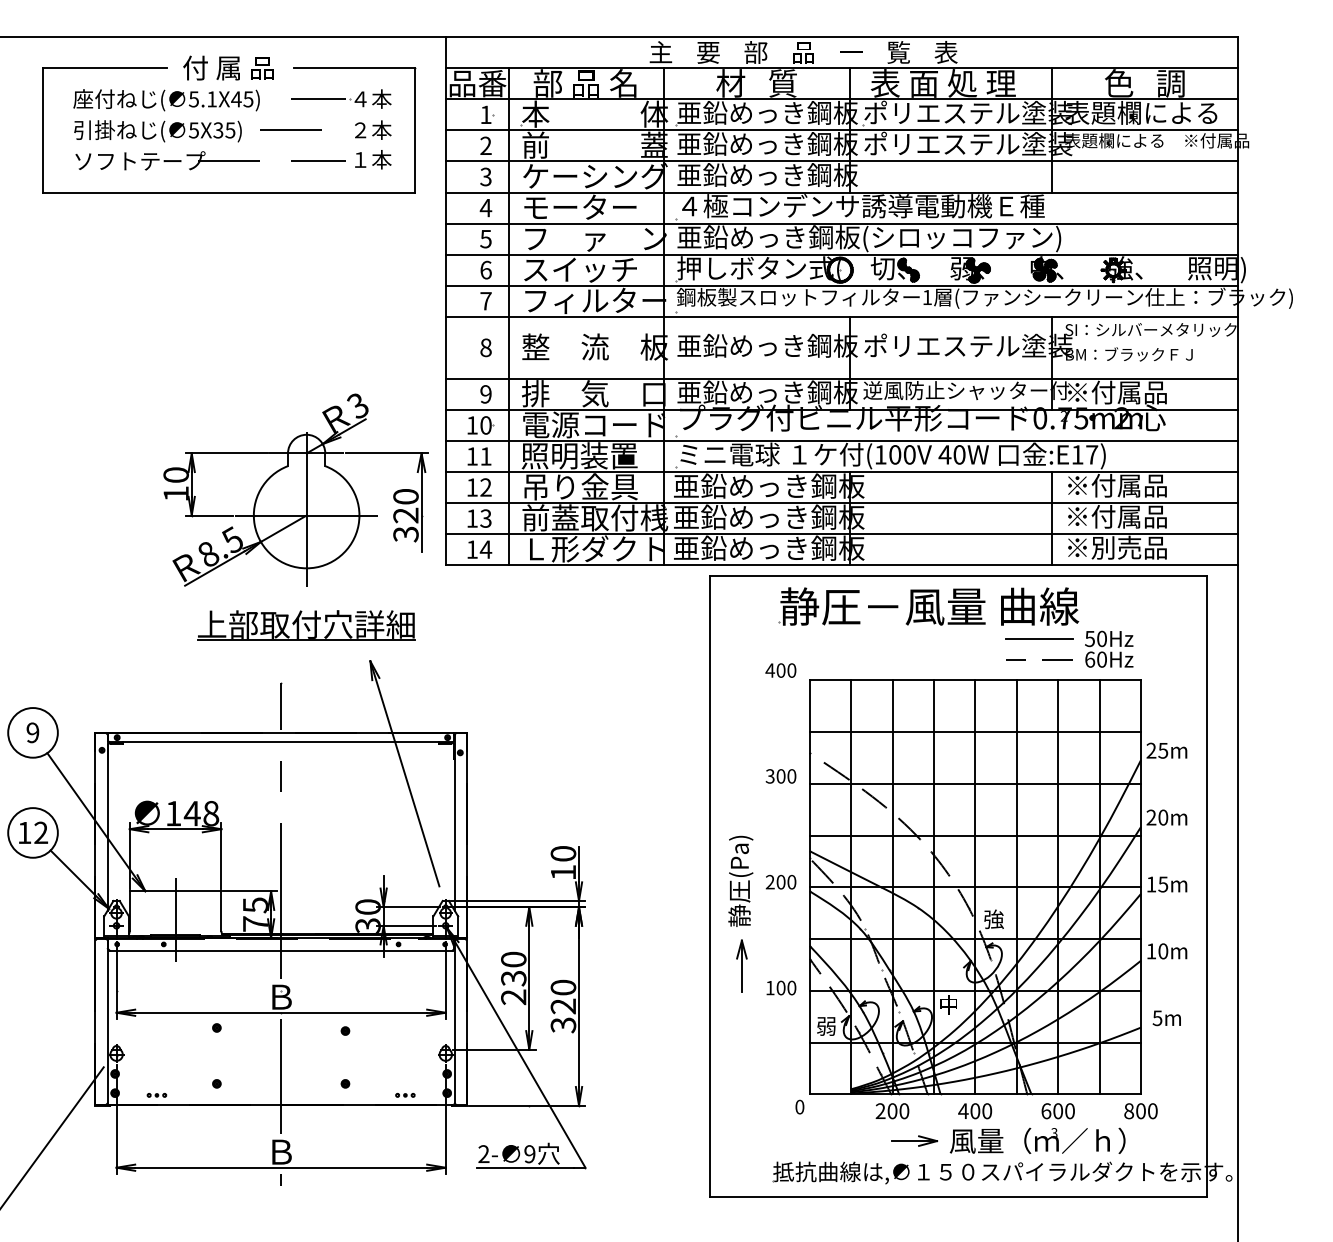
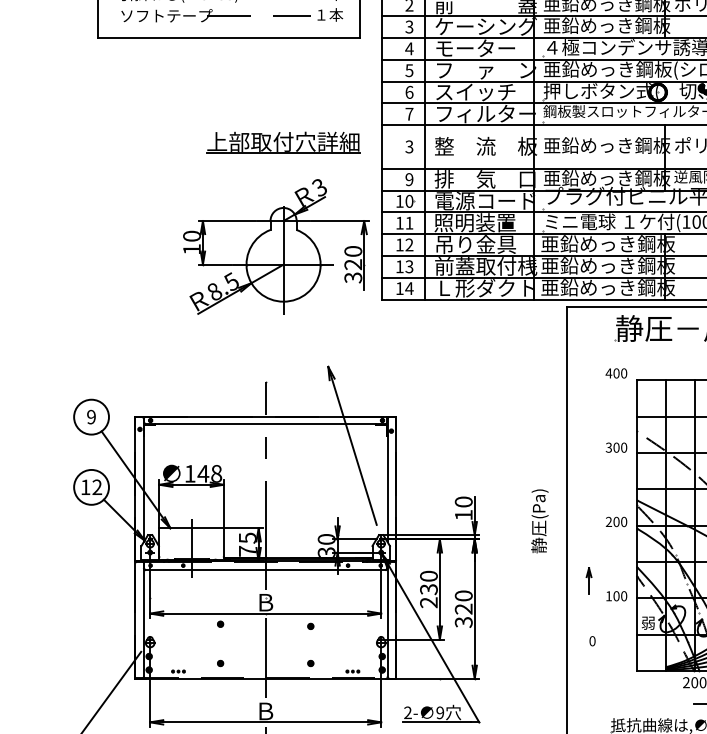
text: (485, 347) -> (409, 146), 8 -> 3
part: (306, 625) -> (283, 142), moved
text: (740, 880) -> (539, 520), moved
part: (741, 965) -> (588, 580), size x0.7
text: (799, 1106) -> (592, 640), moved

